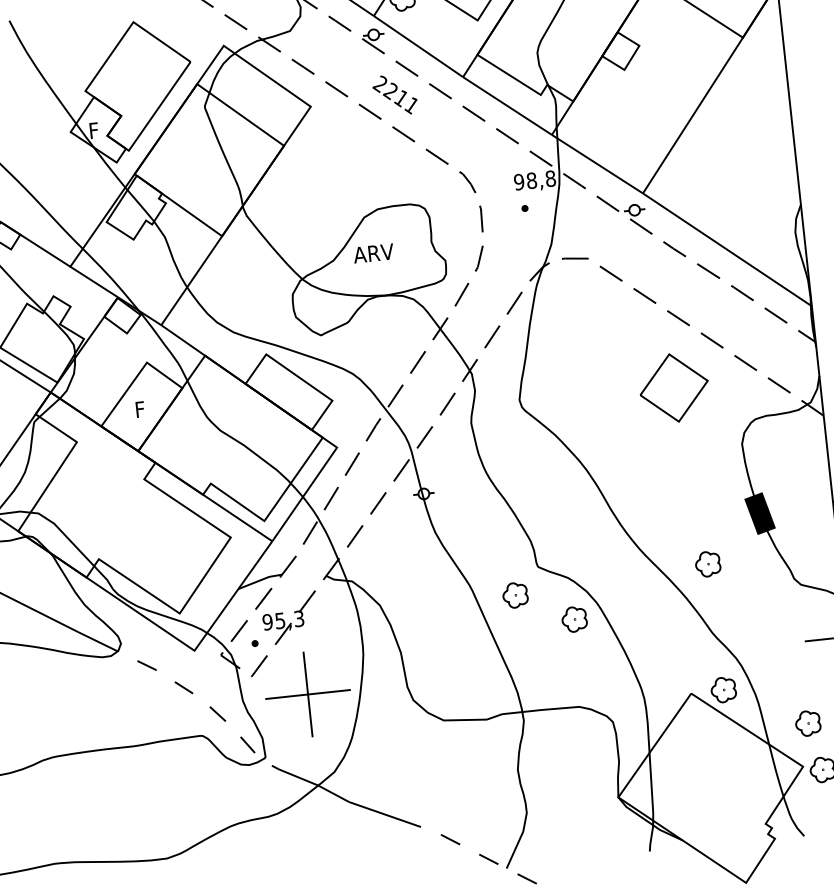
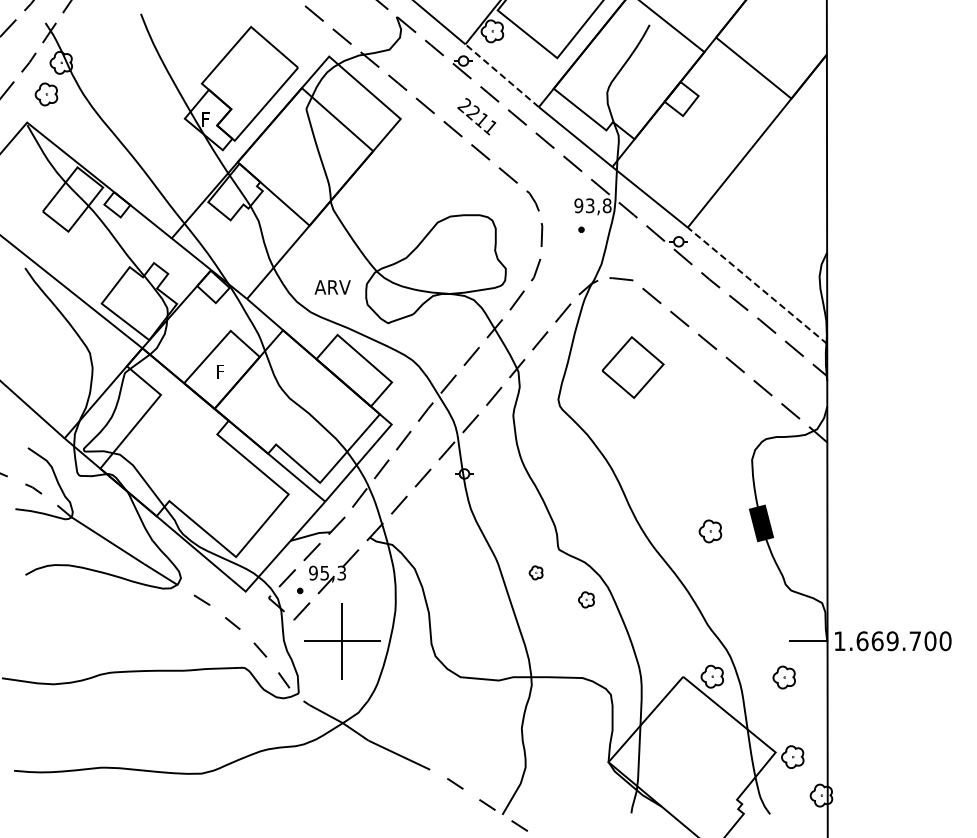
line: (417, 46) -> (501, 75), solid -> dashed
text: (531, 180) -> (589, 205), 98,8 -> 93,8
line: (727, 249) -> (757, 285), solid -> dashed
text: (373, 253) -> (332, 287), moved
part: (674, 387) -> (633, 367), moved
part: (708, 564) -> (710, 531), moved
part: (514, 595) -> (535, 572), size x0.6
part: (574, 619) -> (586, 599), size x0.7
part: (807, 723) -> (783, 677), moved

